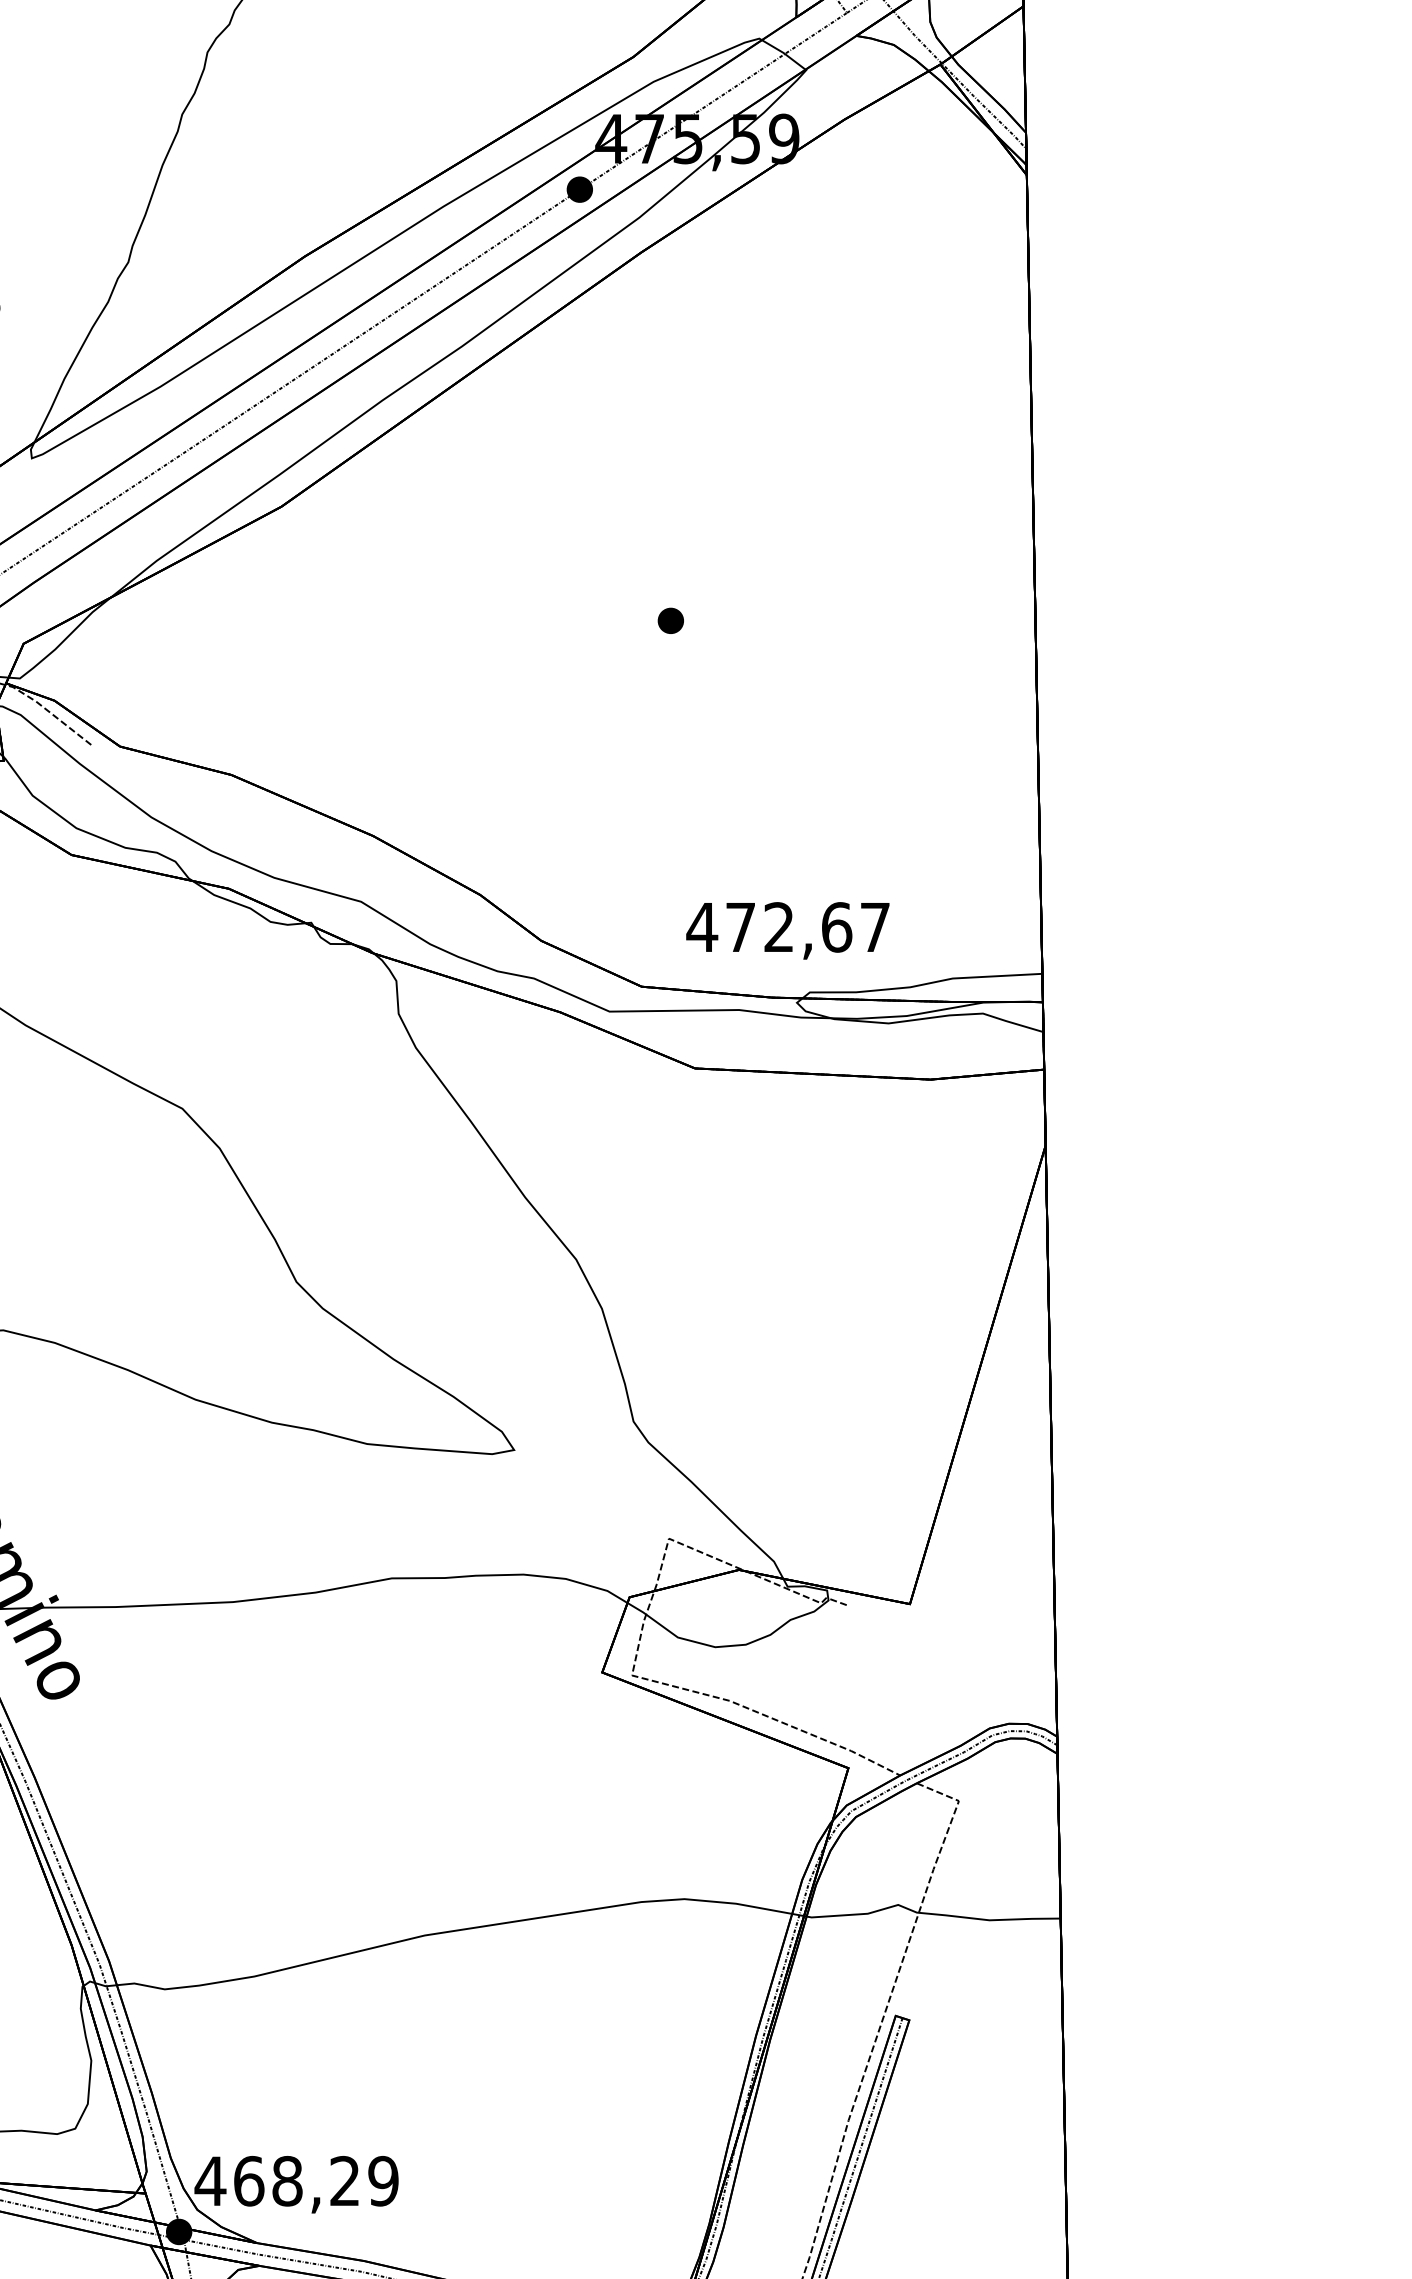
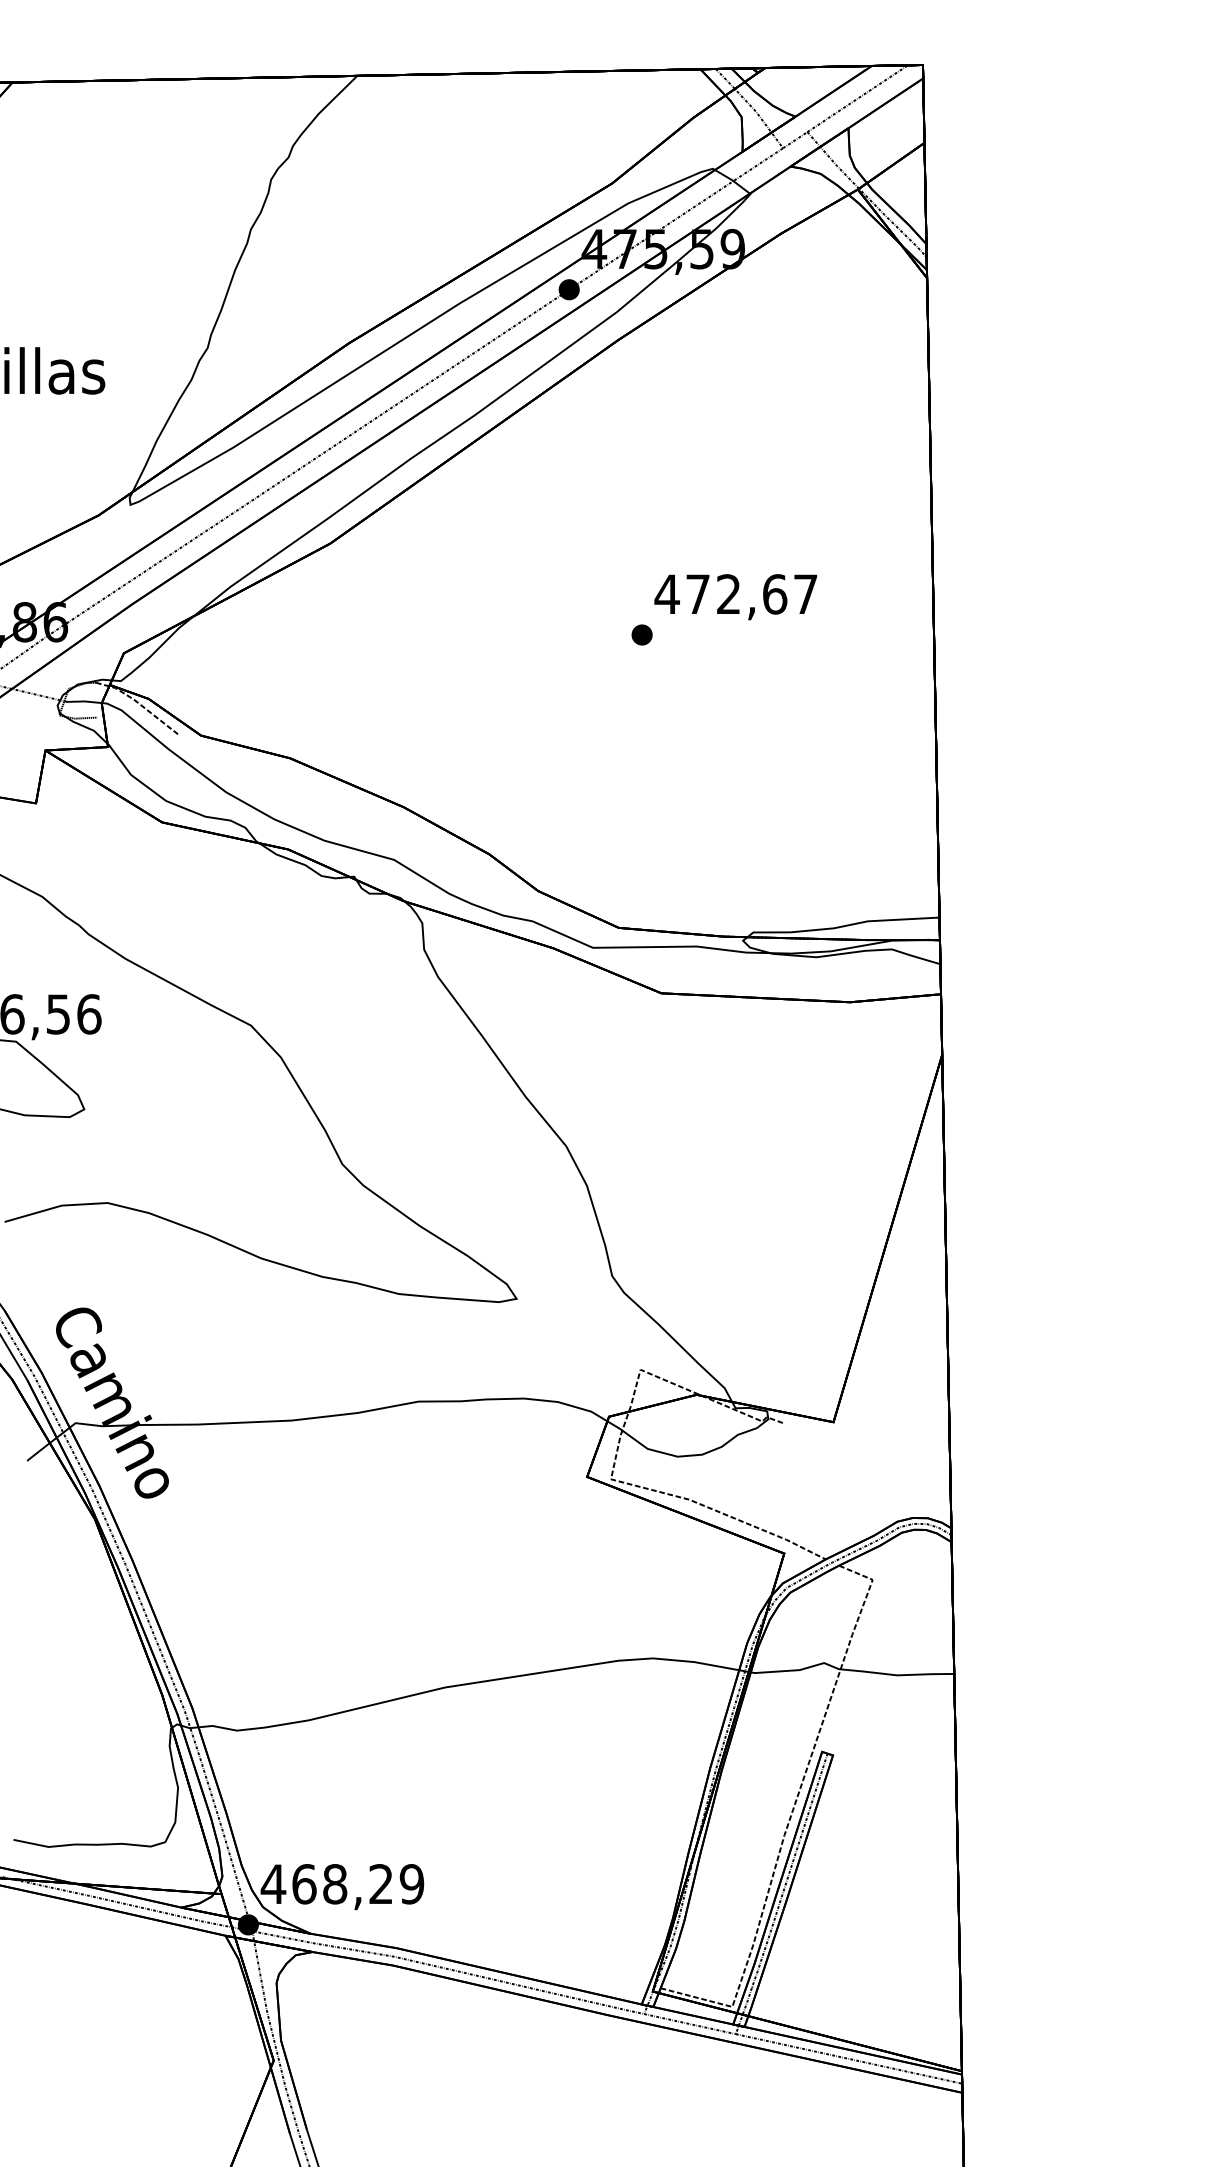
text: (787, 931) -> (735, 597), moved

